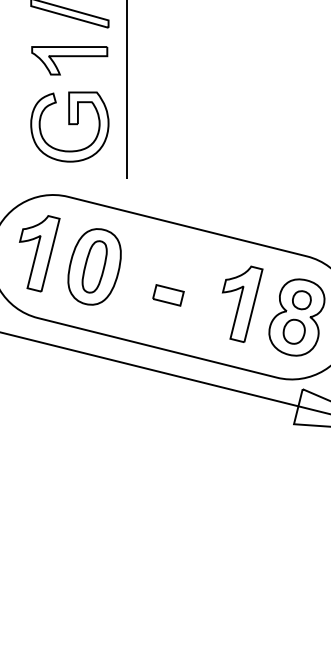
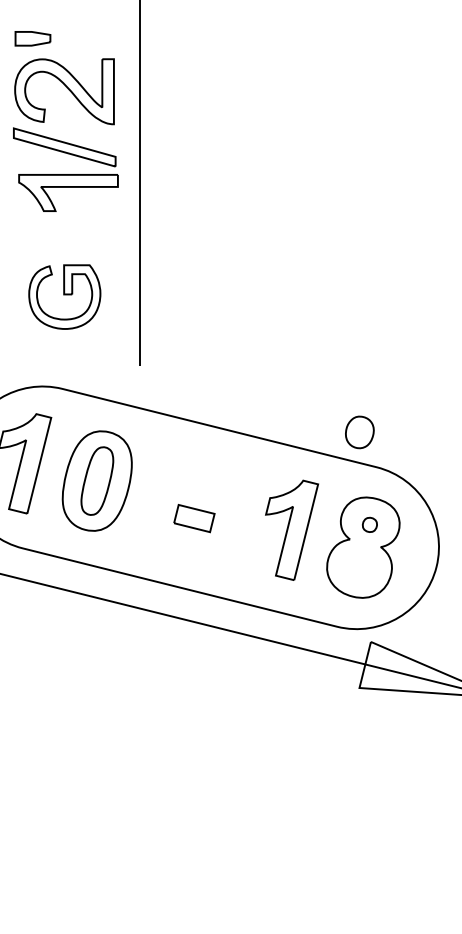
part: (69, 60) -> (68, 192), moved
part: (69, 126) -> (64, 296), size x0.7
part: (301, 299) -> (369, 524), size x0.6
part: (293, 331) -> (359, 432), moved

